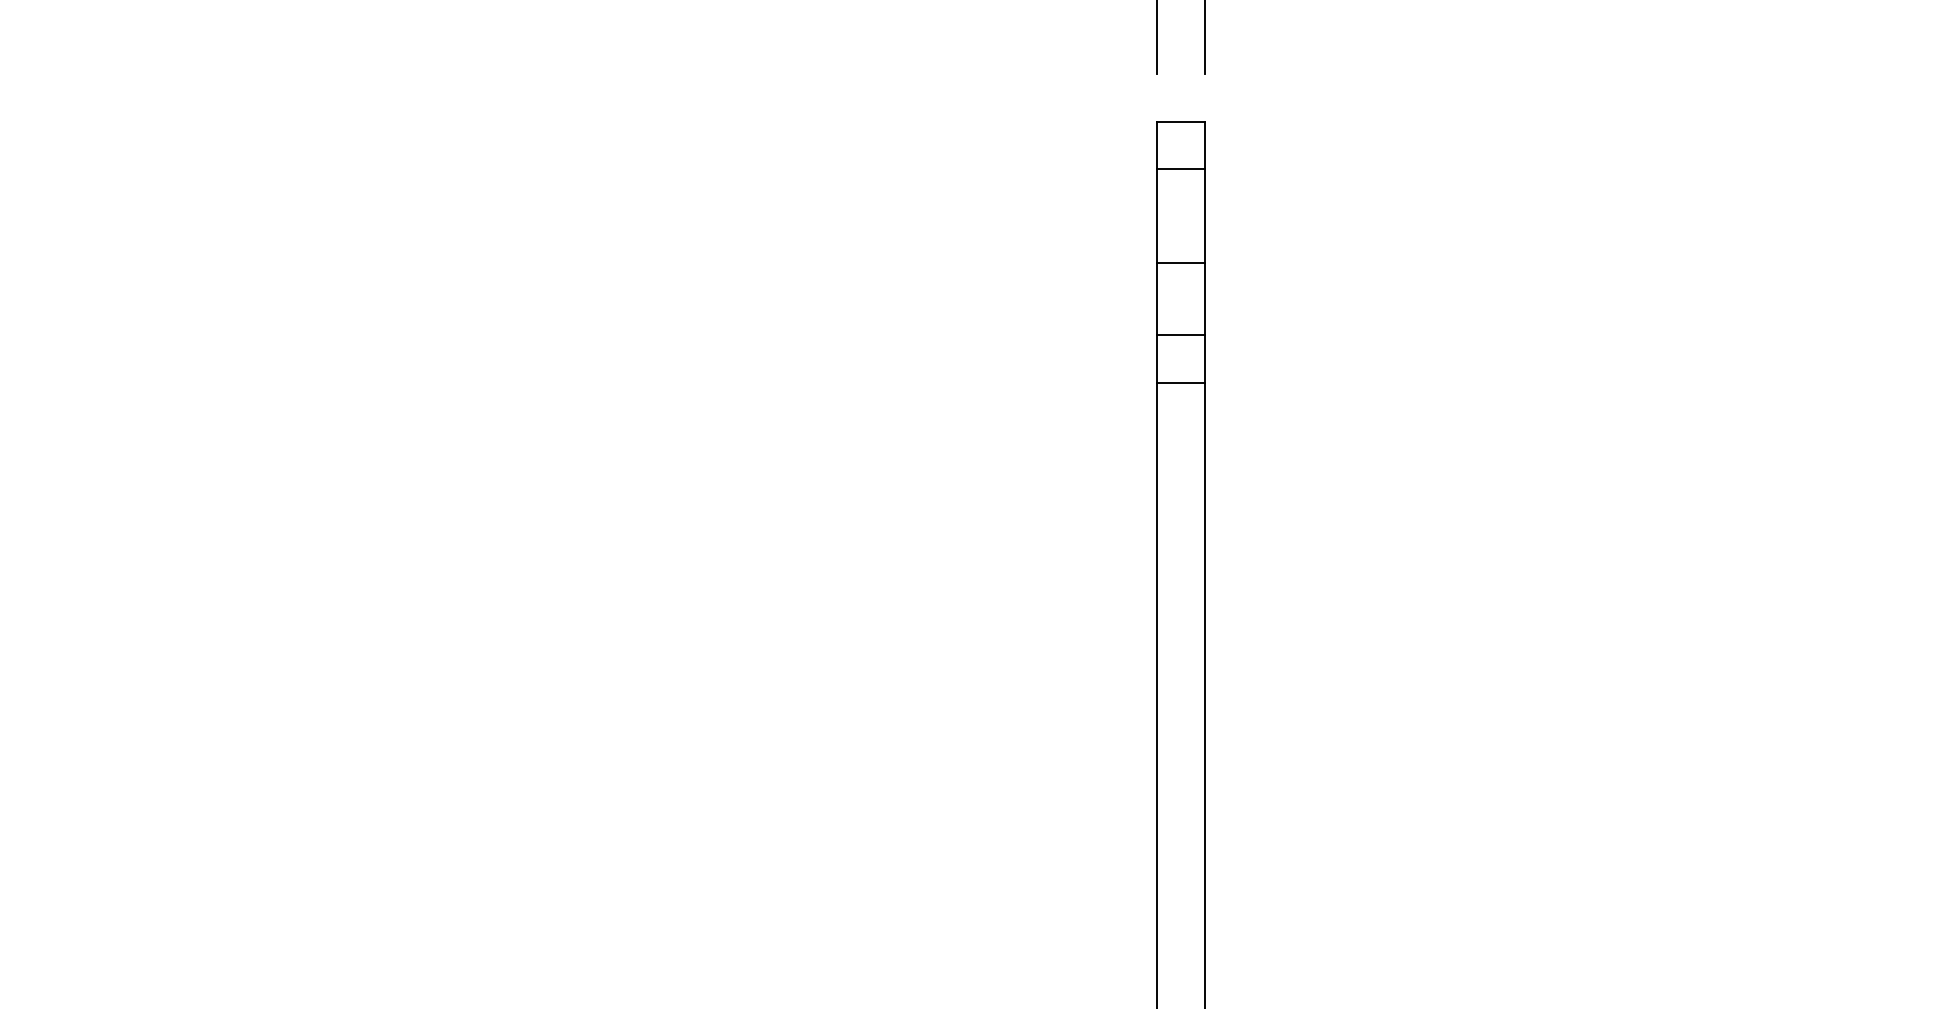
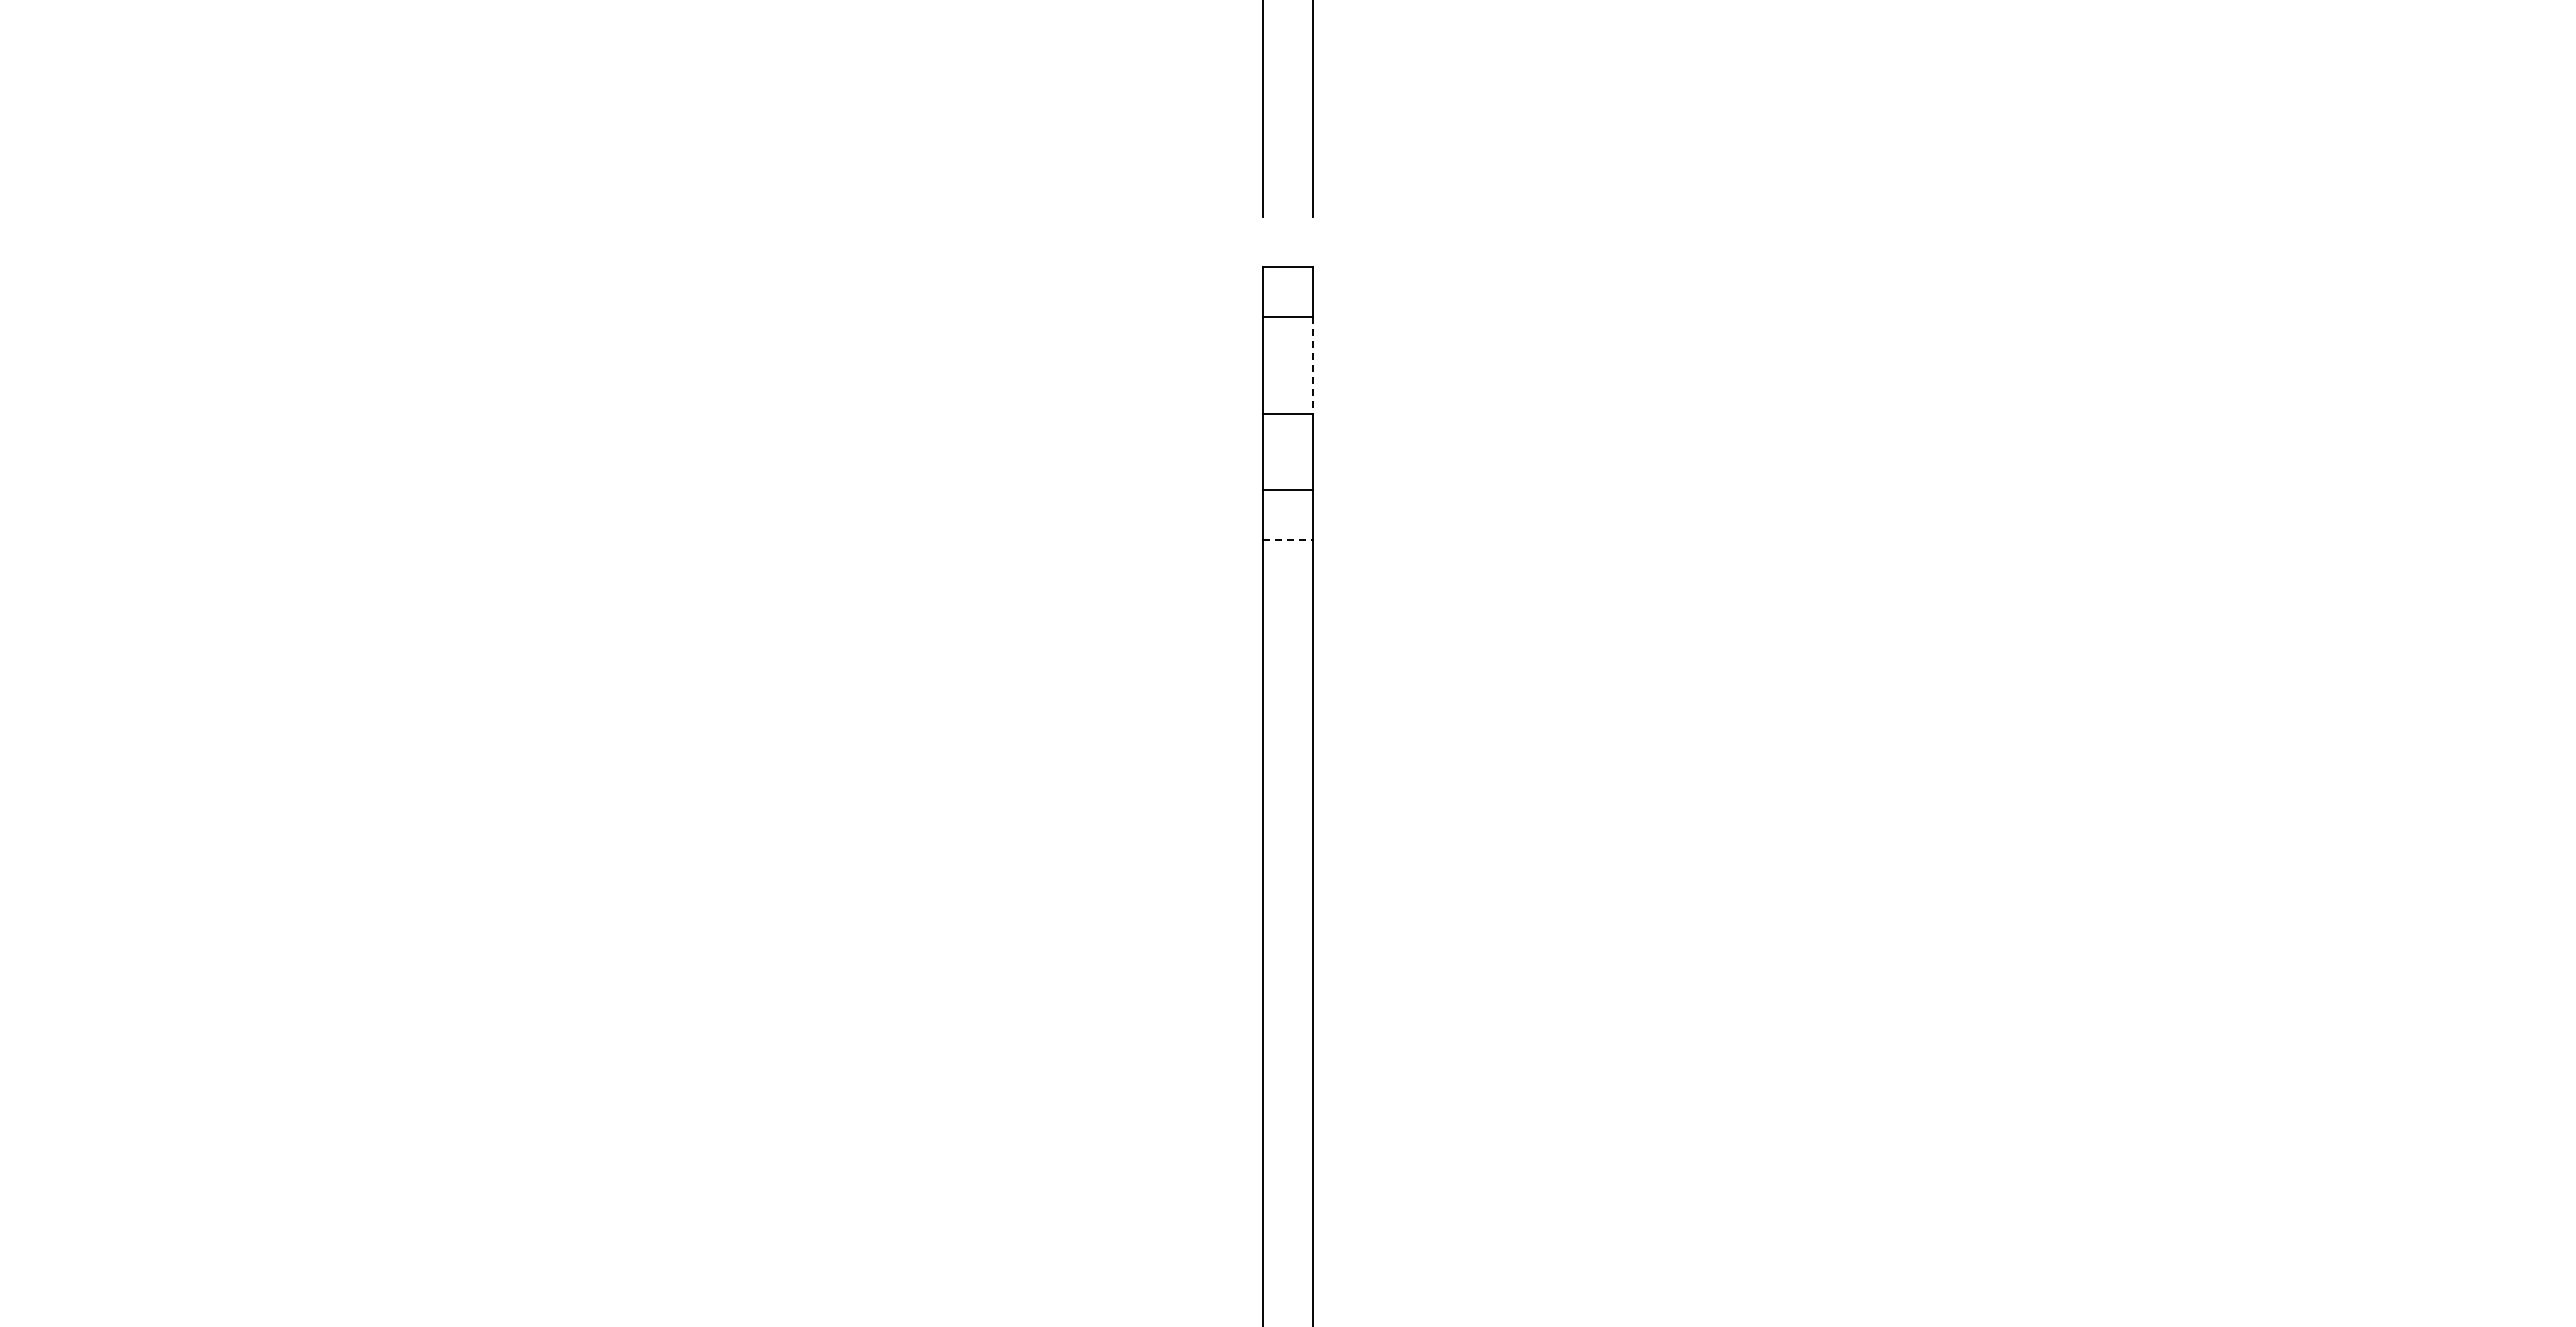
line: (1205, 216) -> (1313, 365), solid -> dashed
line: (1181, 382) -> (1288, 539), solid -> dashed

